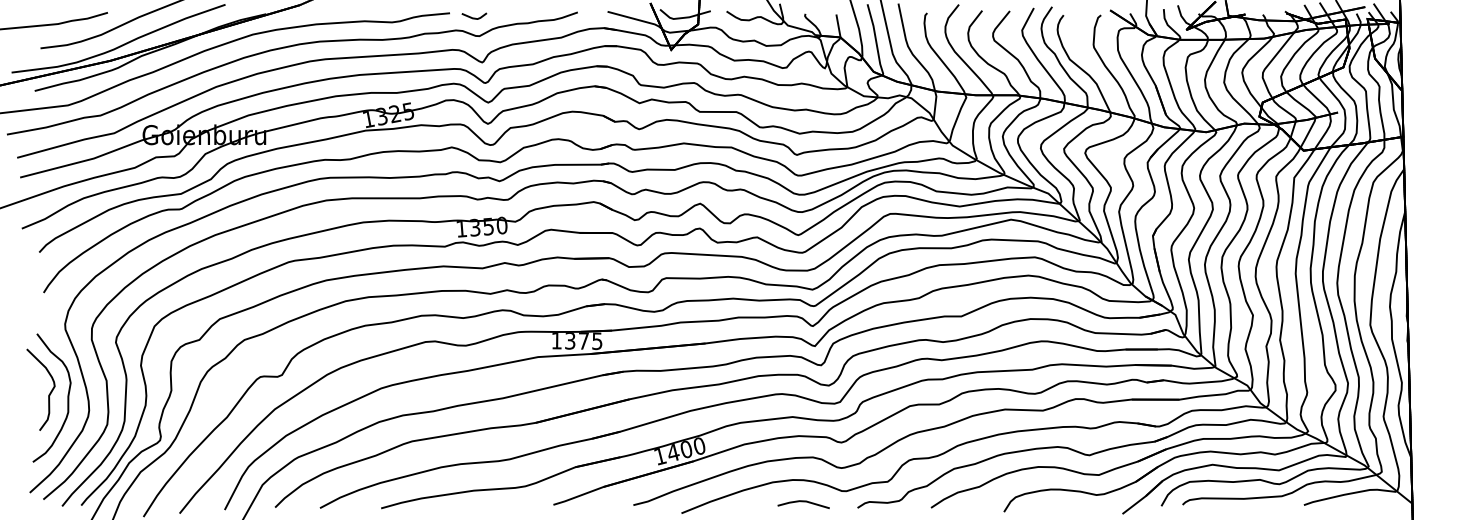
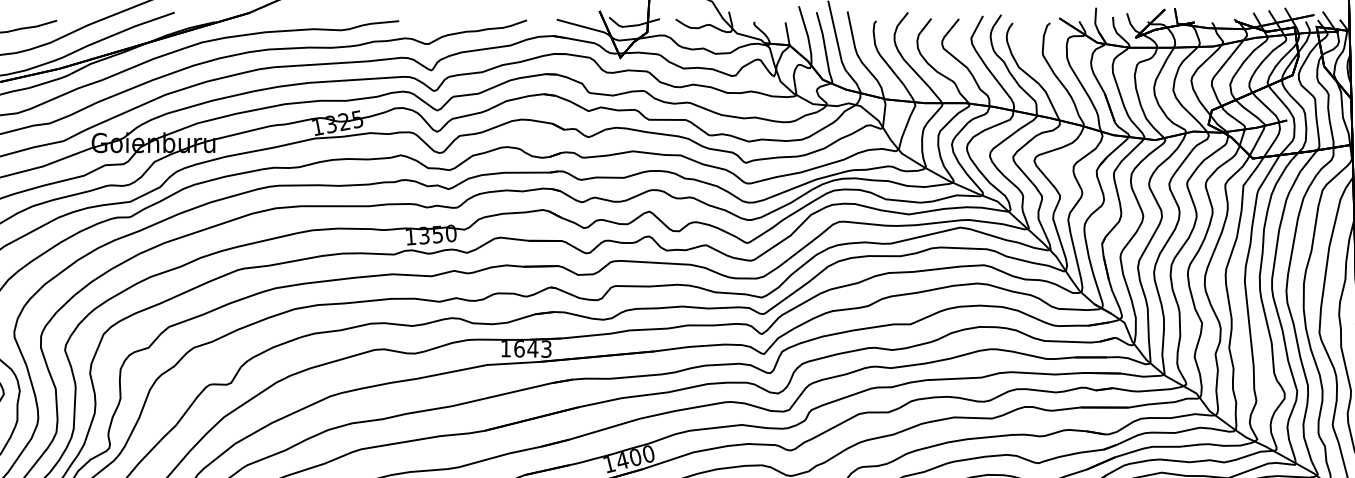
line: (474, 17) -> (423, 25), removed
text: (583, 340) -> (532, 348), 1375 -> 1643

